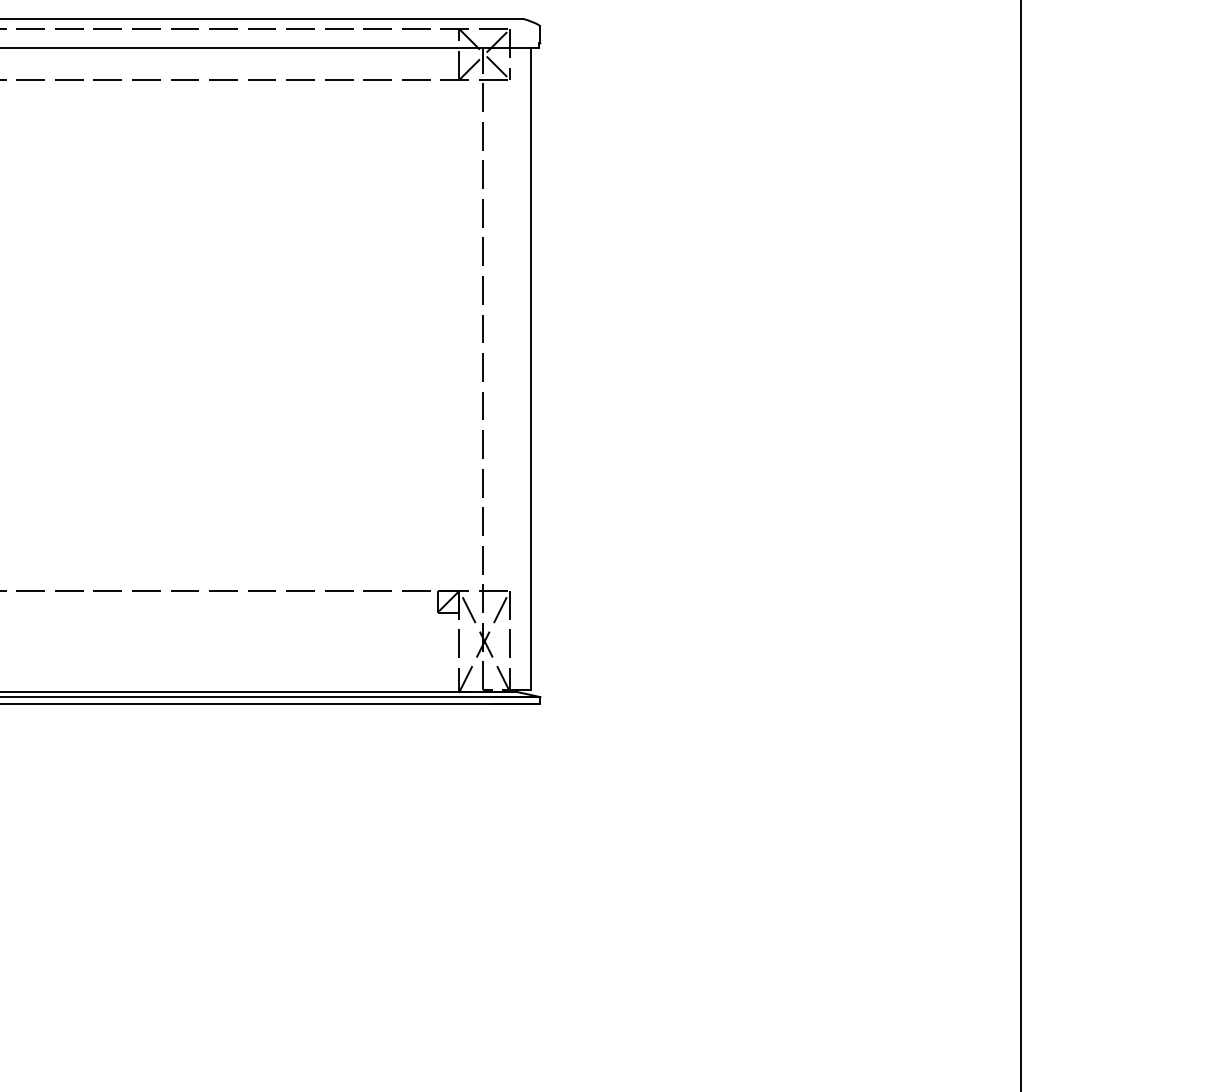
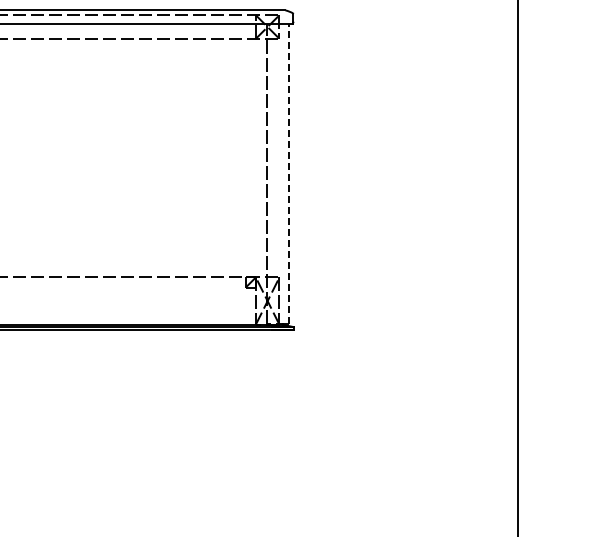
line: (531, 368) -> (289, 173), solid -> dashed

